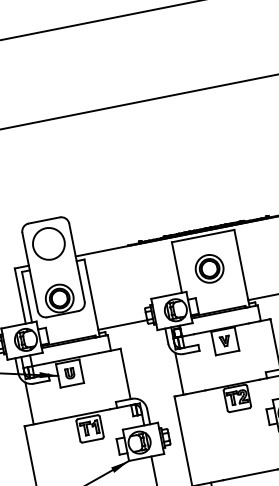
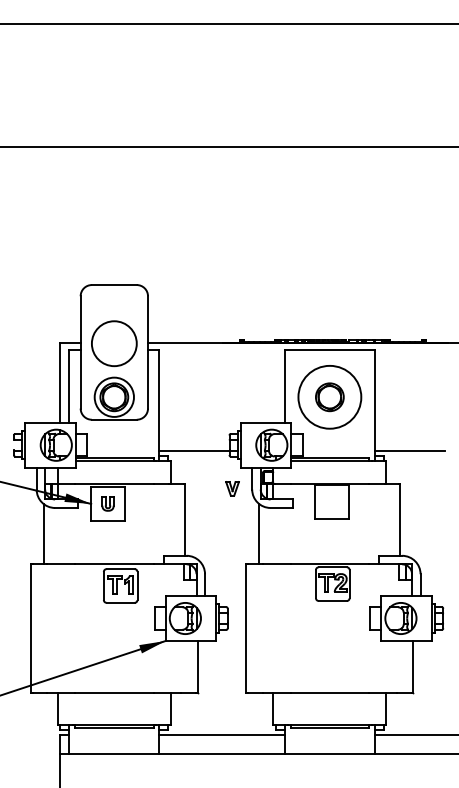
circle: (48, 243) -> (114, 343), moved
circle: (209, 268) -> (329, 396), size x1.6
part: (225, 341) -> (232, 488), moved

